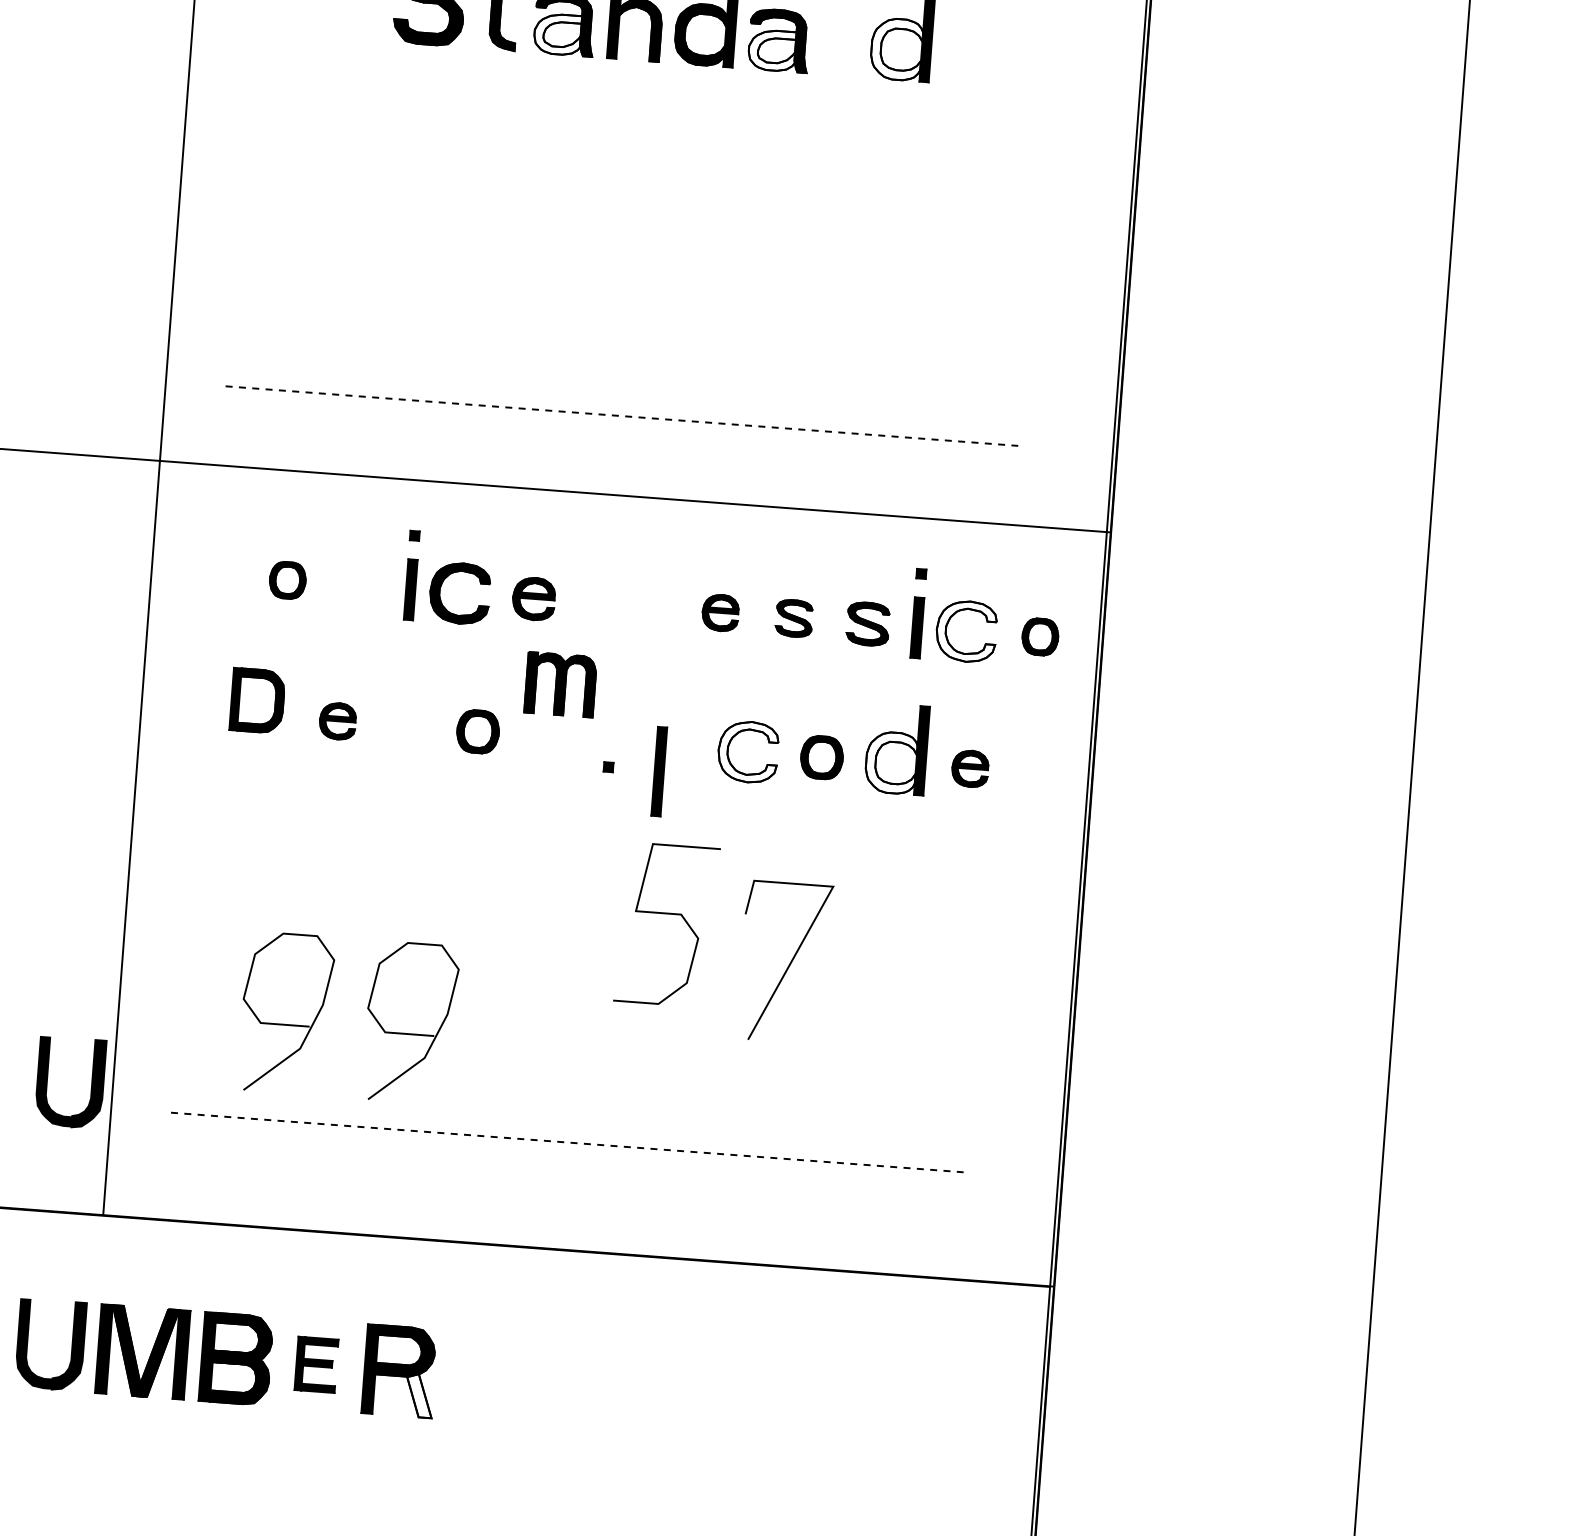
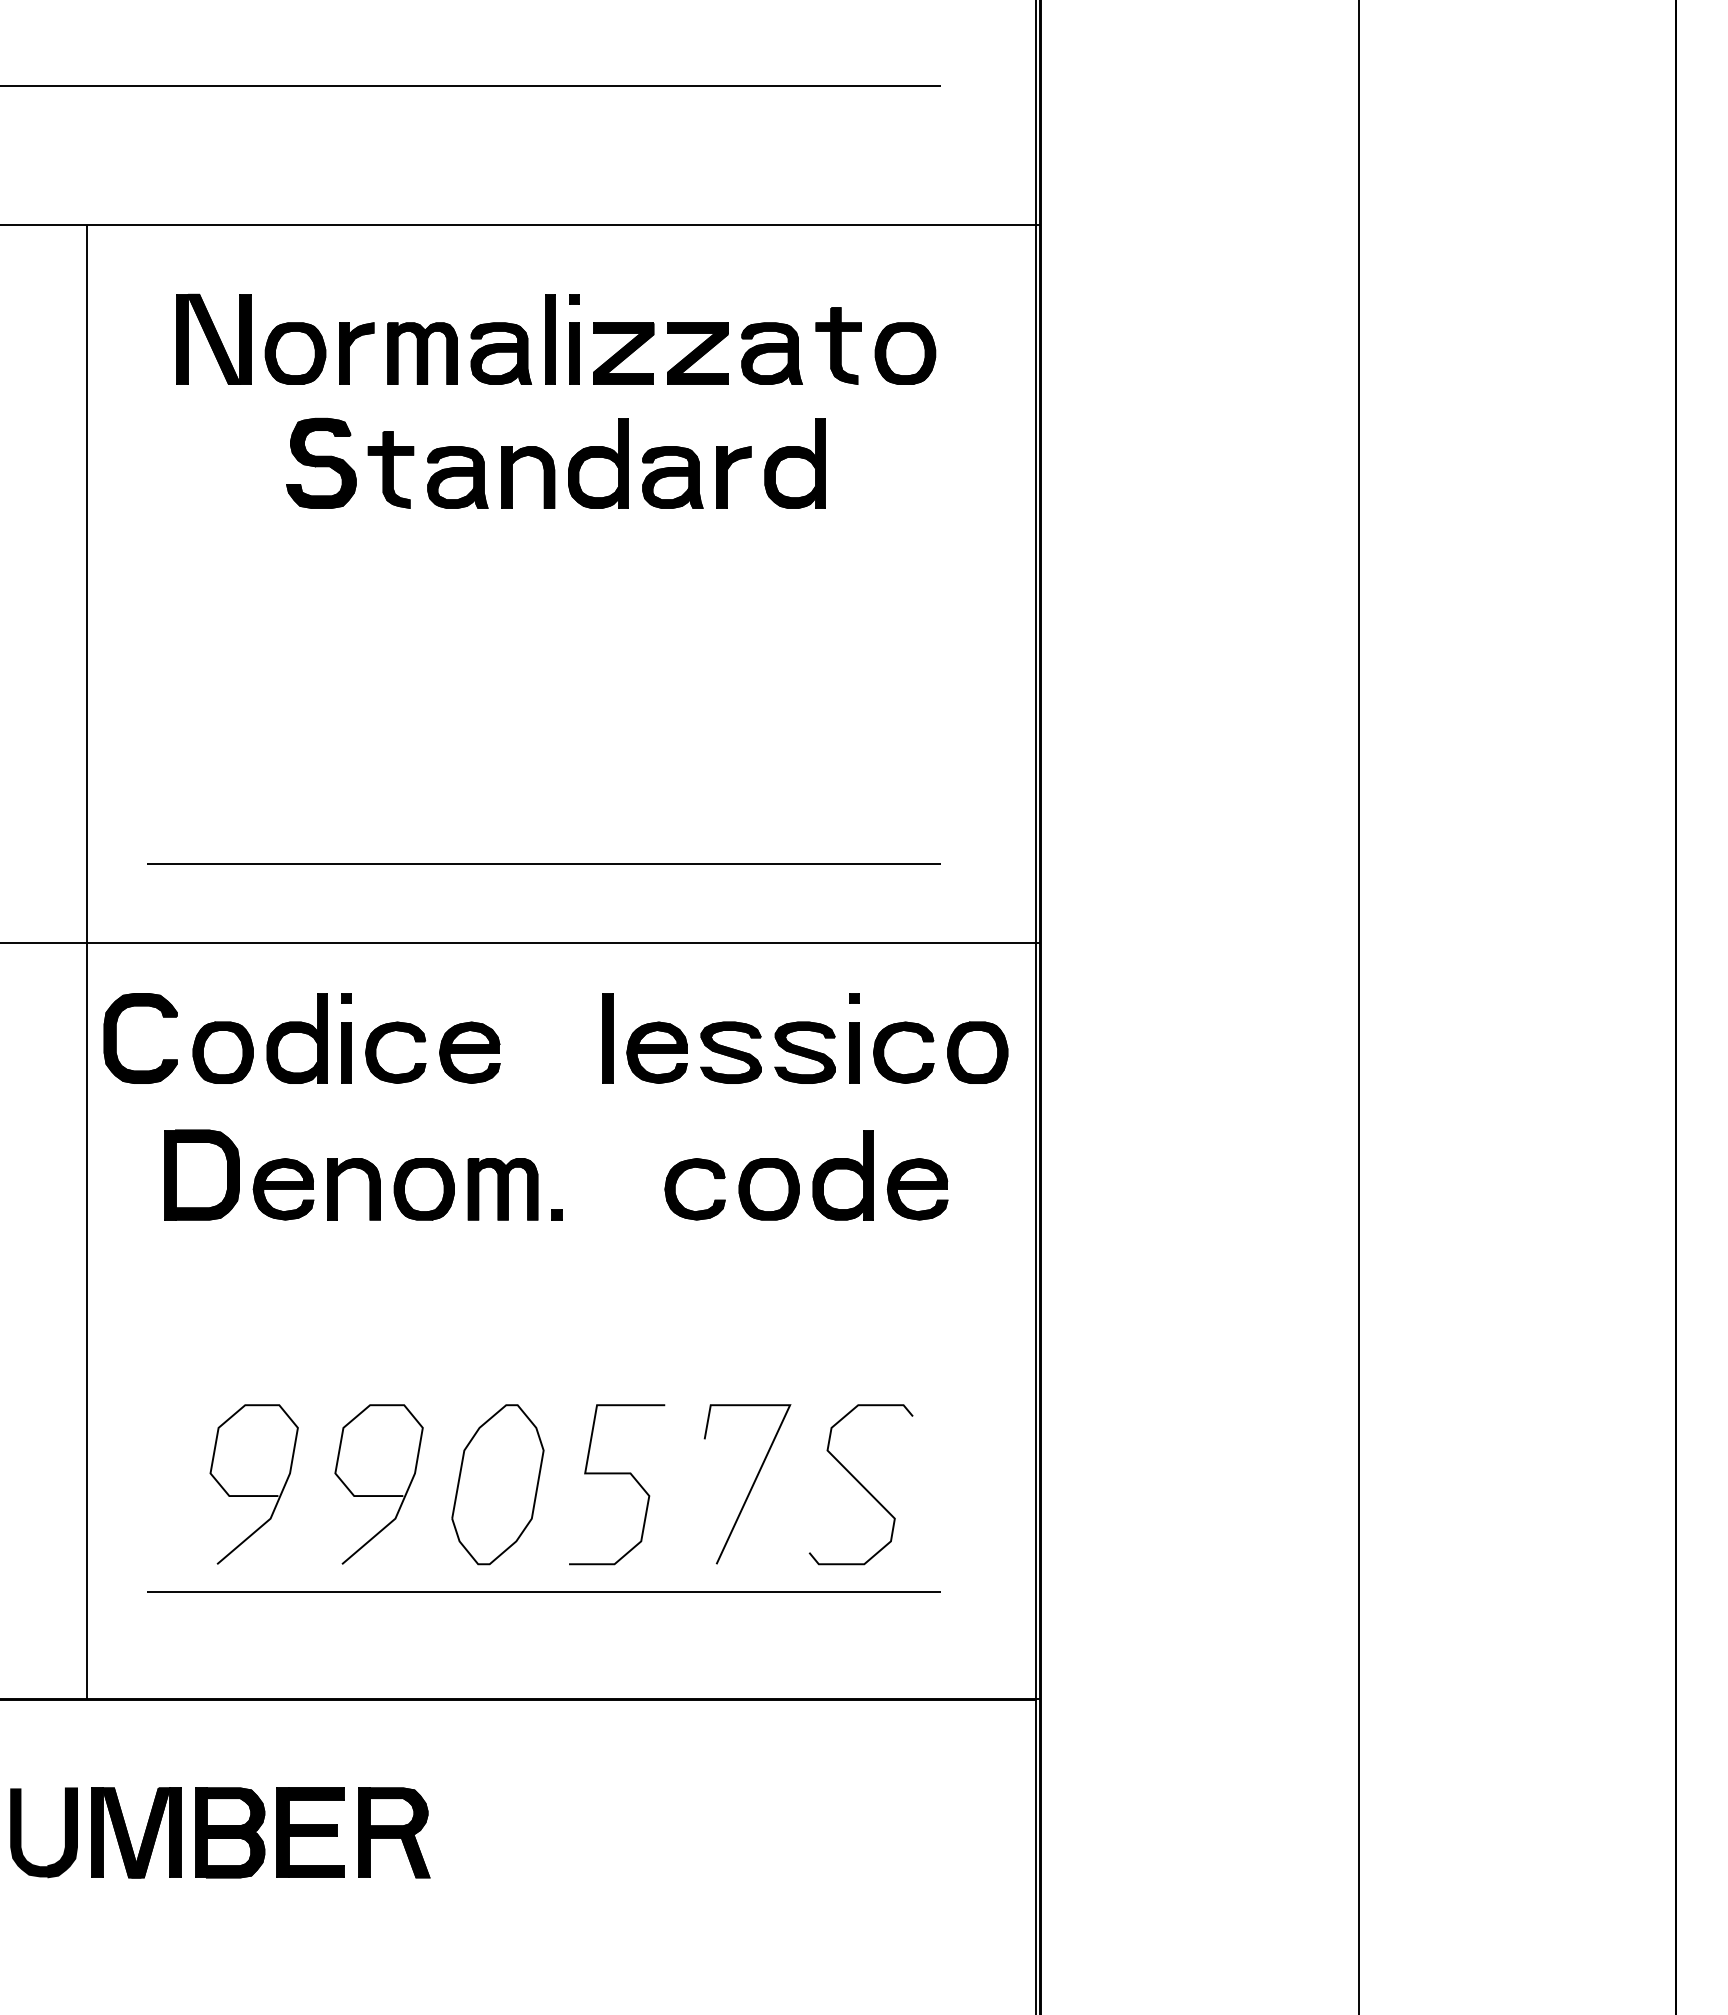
fill: (558, 34) -> (452, 487), added
part: (839, 45) -> (733, 477), added
fill: (896, 49) -> (790, 477), added
fill: (773, 50) -> (667, 487), added
line: (622, 415) -> (544, 863), dashed -> solid
part: (182, 558) -> (116, 1038), added
part: (362, 571) -> (296, 1038), added
part: (287, 580) -> (222, 1052), size x1.67
part: (533, 598) -> (469, 1052), size x1.43
part: (719, 612) -> (656, 1052), size x1.67
part: (793, 618) -> (730, 1052), size x1.67
part: (867, 623) -> (804, 1052), size x1.43
fill: (966, 631) -> (903, 1052), added
part: (1040, 636) -> (977, 1052), size x1.67
part: (560, 684) -> (502, 1189), moved
part: (257, 700) -> (201, 1174), size x1.43
part: (337, 721) -> (283, 1189), size x1.67
part: (391, 725) -> (337, 1189), added
part: (477, 731) -> (423, 1189), size x1.43
fill: (747, 752) -> (694, 1189), added
part: (821, 757) -> (768, 1189), size x1.43
fill: (891, 763) -> (838, 1189), added
part: (969, 768) -> (917, 1189), size x1.67
part: (658, 771) -> (607, 1038), moved
curve: (668, 914) -> (617, 1474), moved
line: (788, 964) -> (751, 1486), moved
part: (528, 1031) -> (497, 1484), added
curve: (890, 1058) -> (860, 1484), added
part: (47, 1080) -> (21, 1569), removed
line: (567, 1142) -> (544, 1592), dashed -> solid
part: (316, 1364) -> (310, 1832), size x1.67
fill: (418, 1394) -> (414, 1854), added

